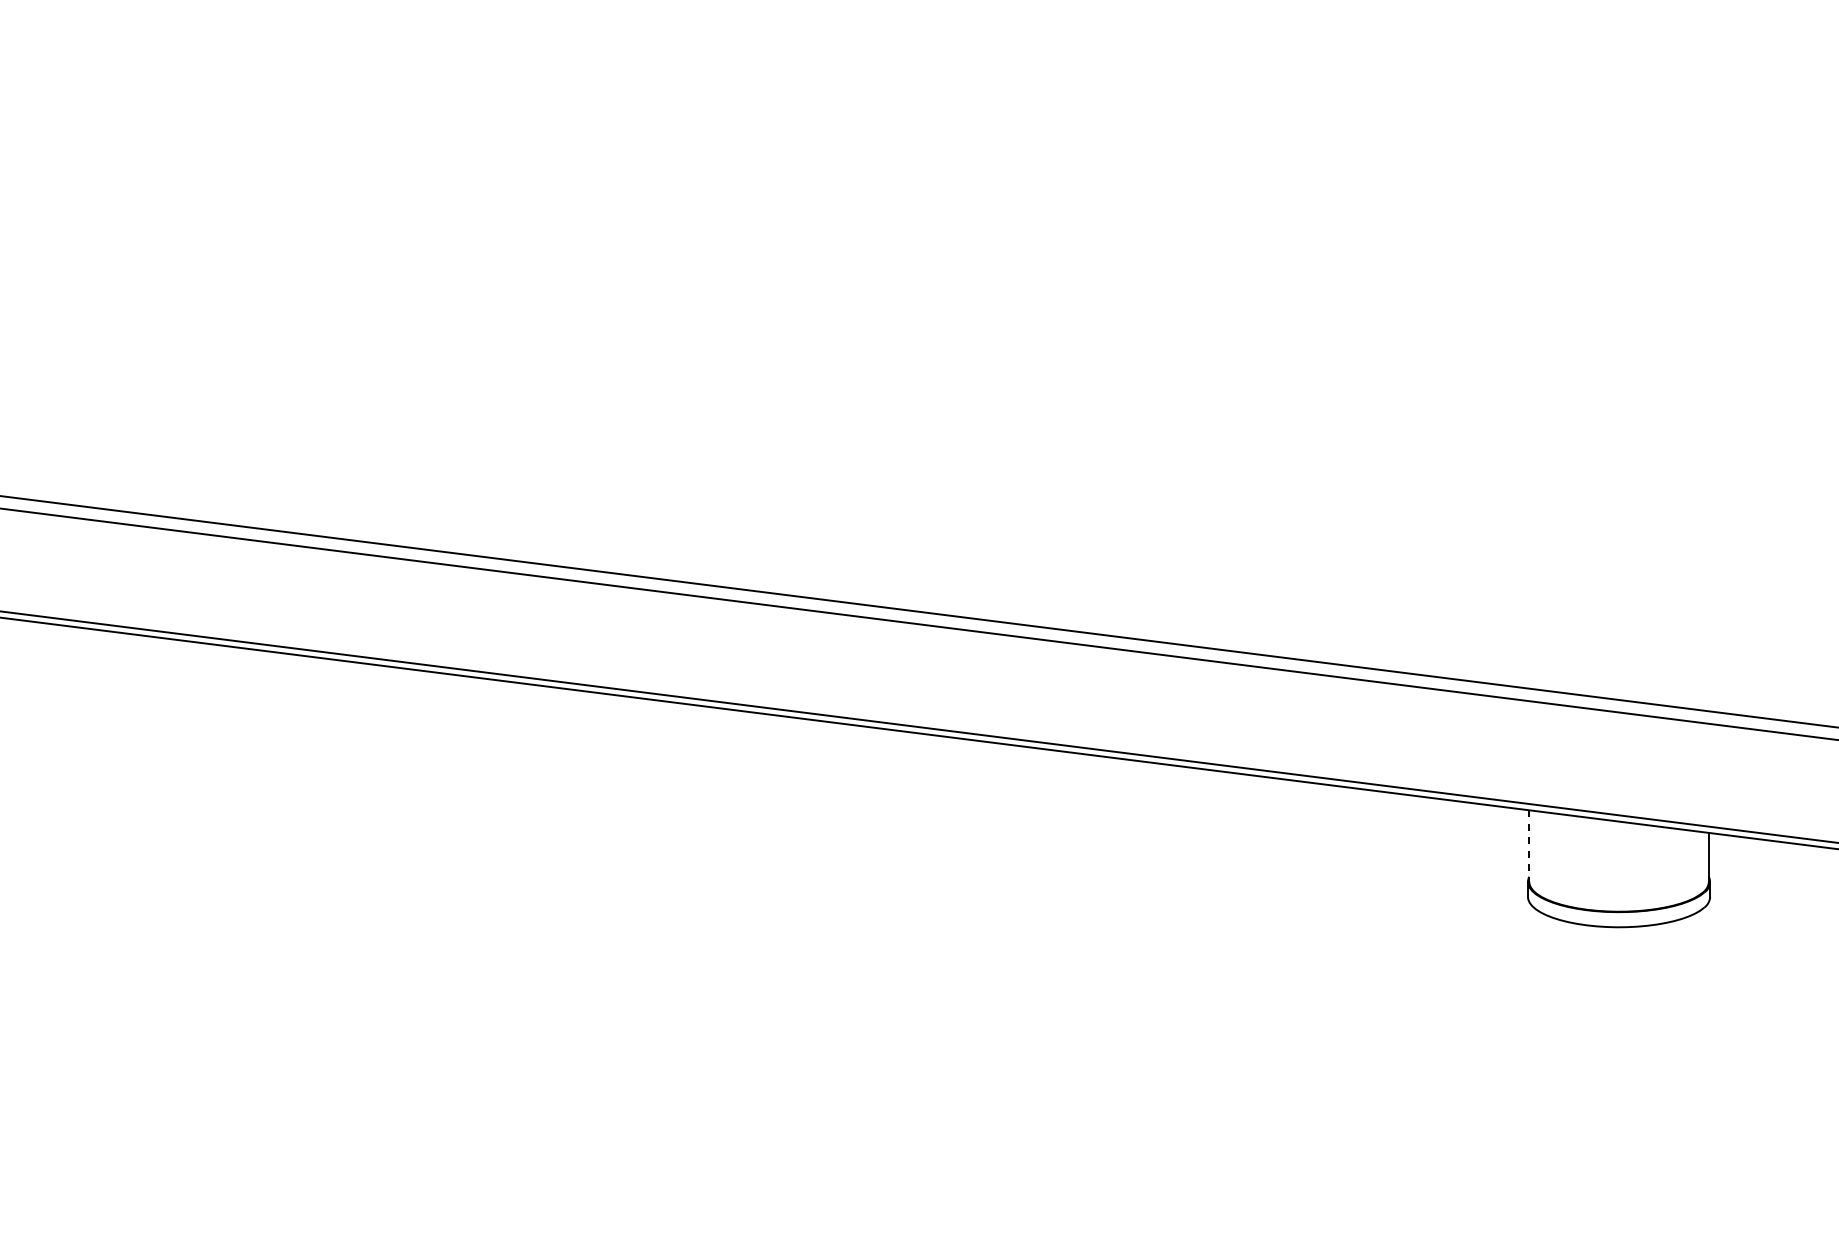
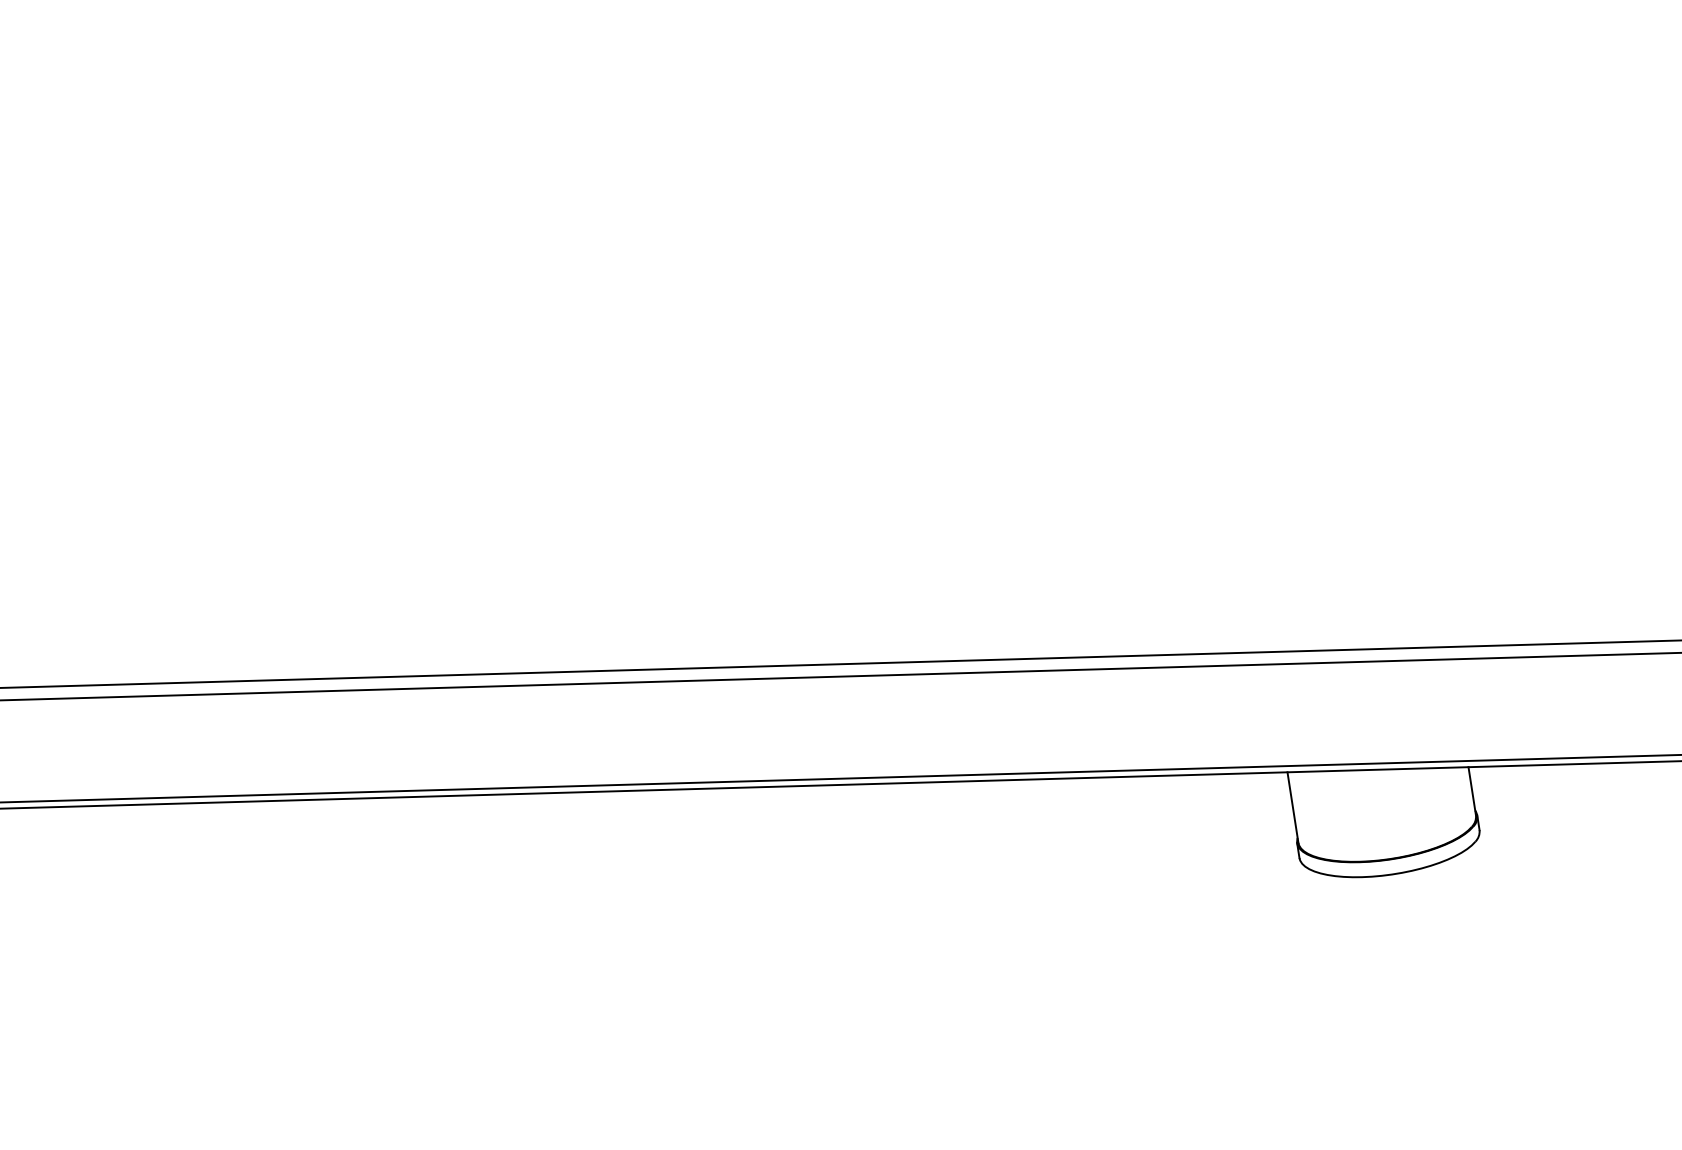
line: (1529, 846) -> (1293, 808), dashed -> solid

